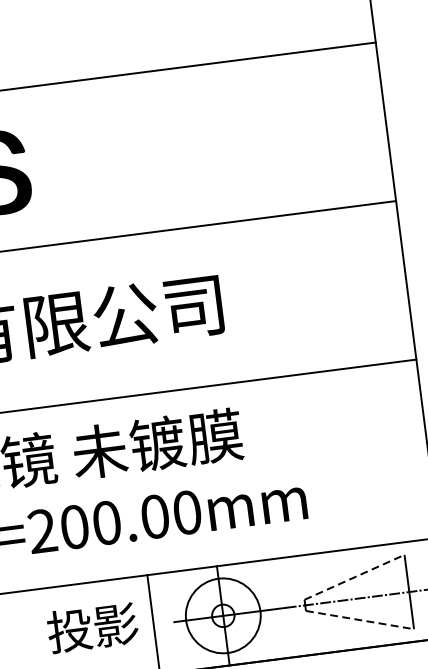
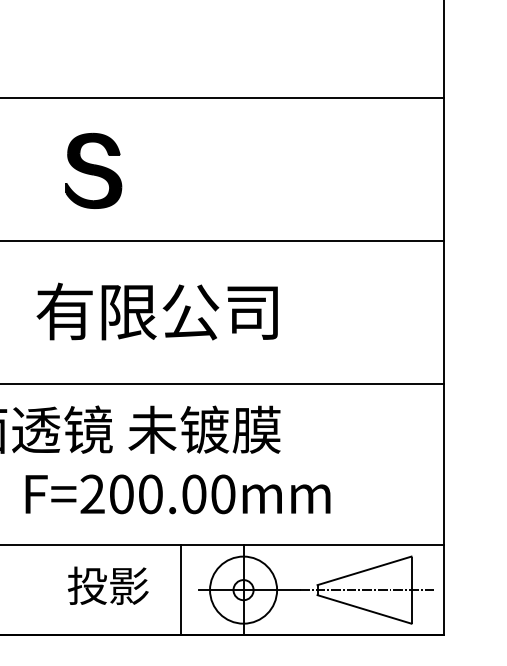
line: (355, 576) -> (365, 570), dashed -> solid
line: (361, 620) -> (365, 609), dashed -> solid
text: (92, 627) -> (108, 585), moved

